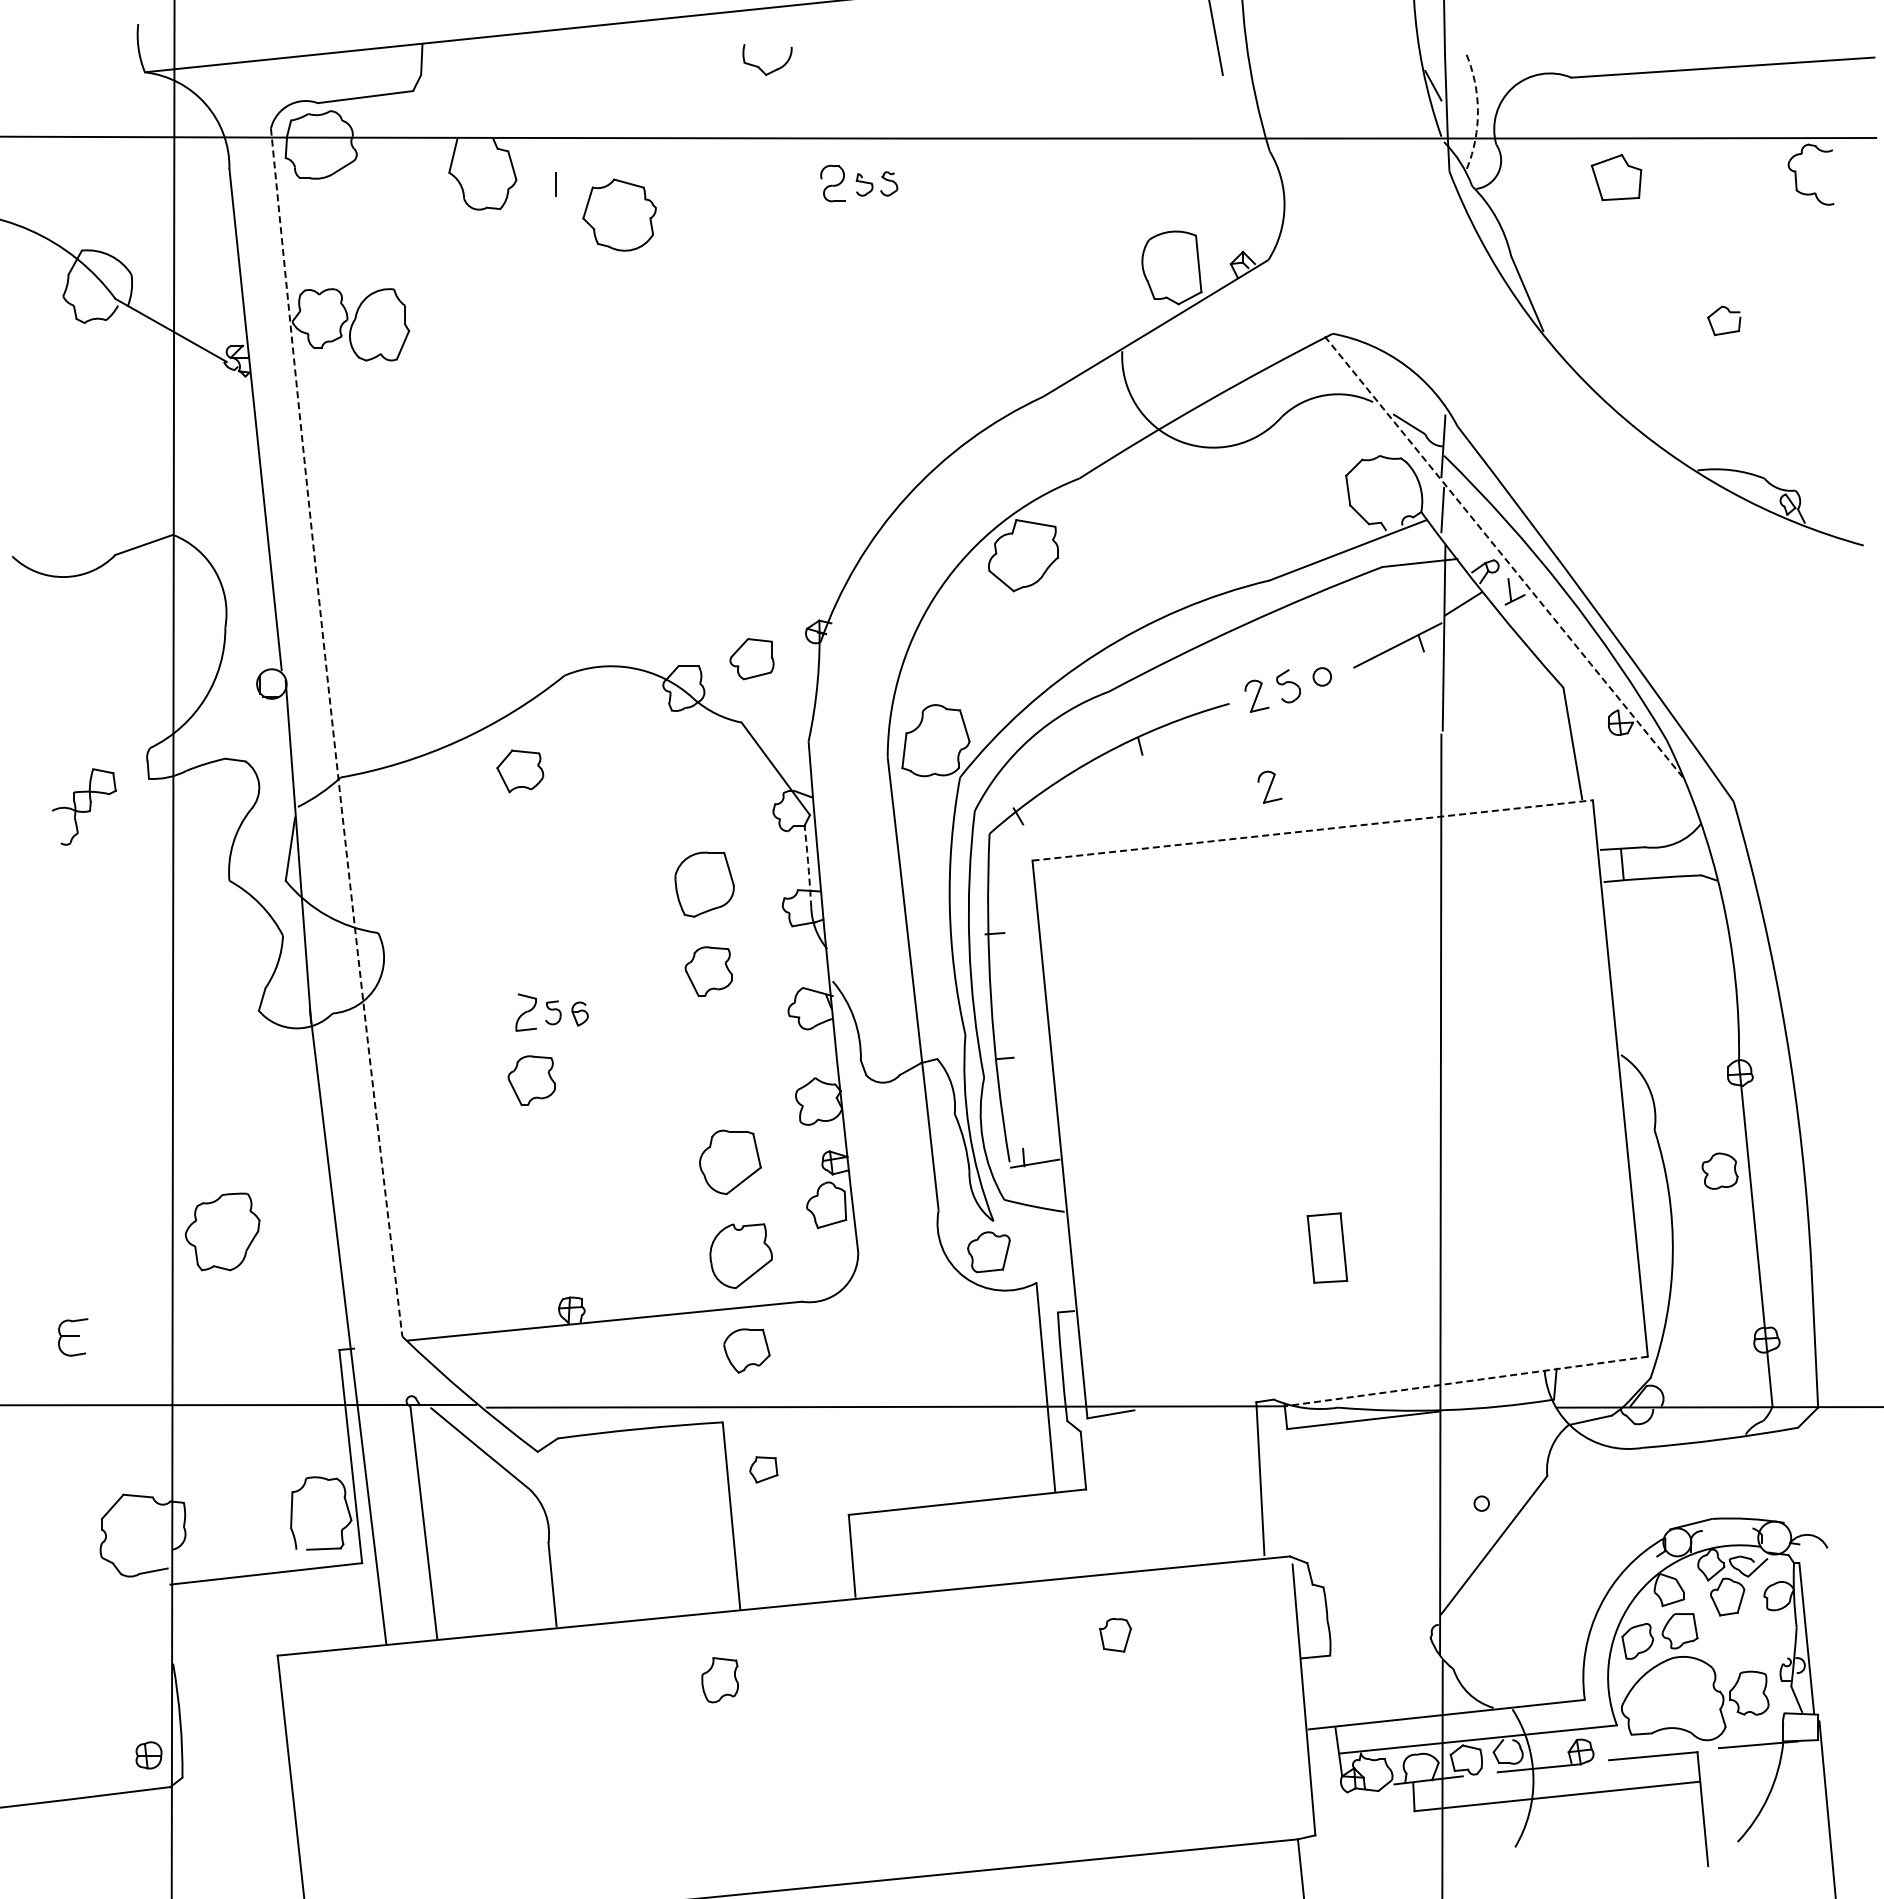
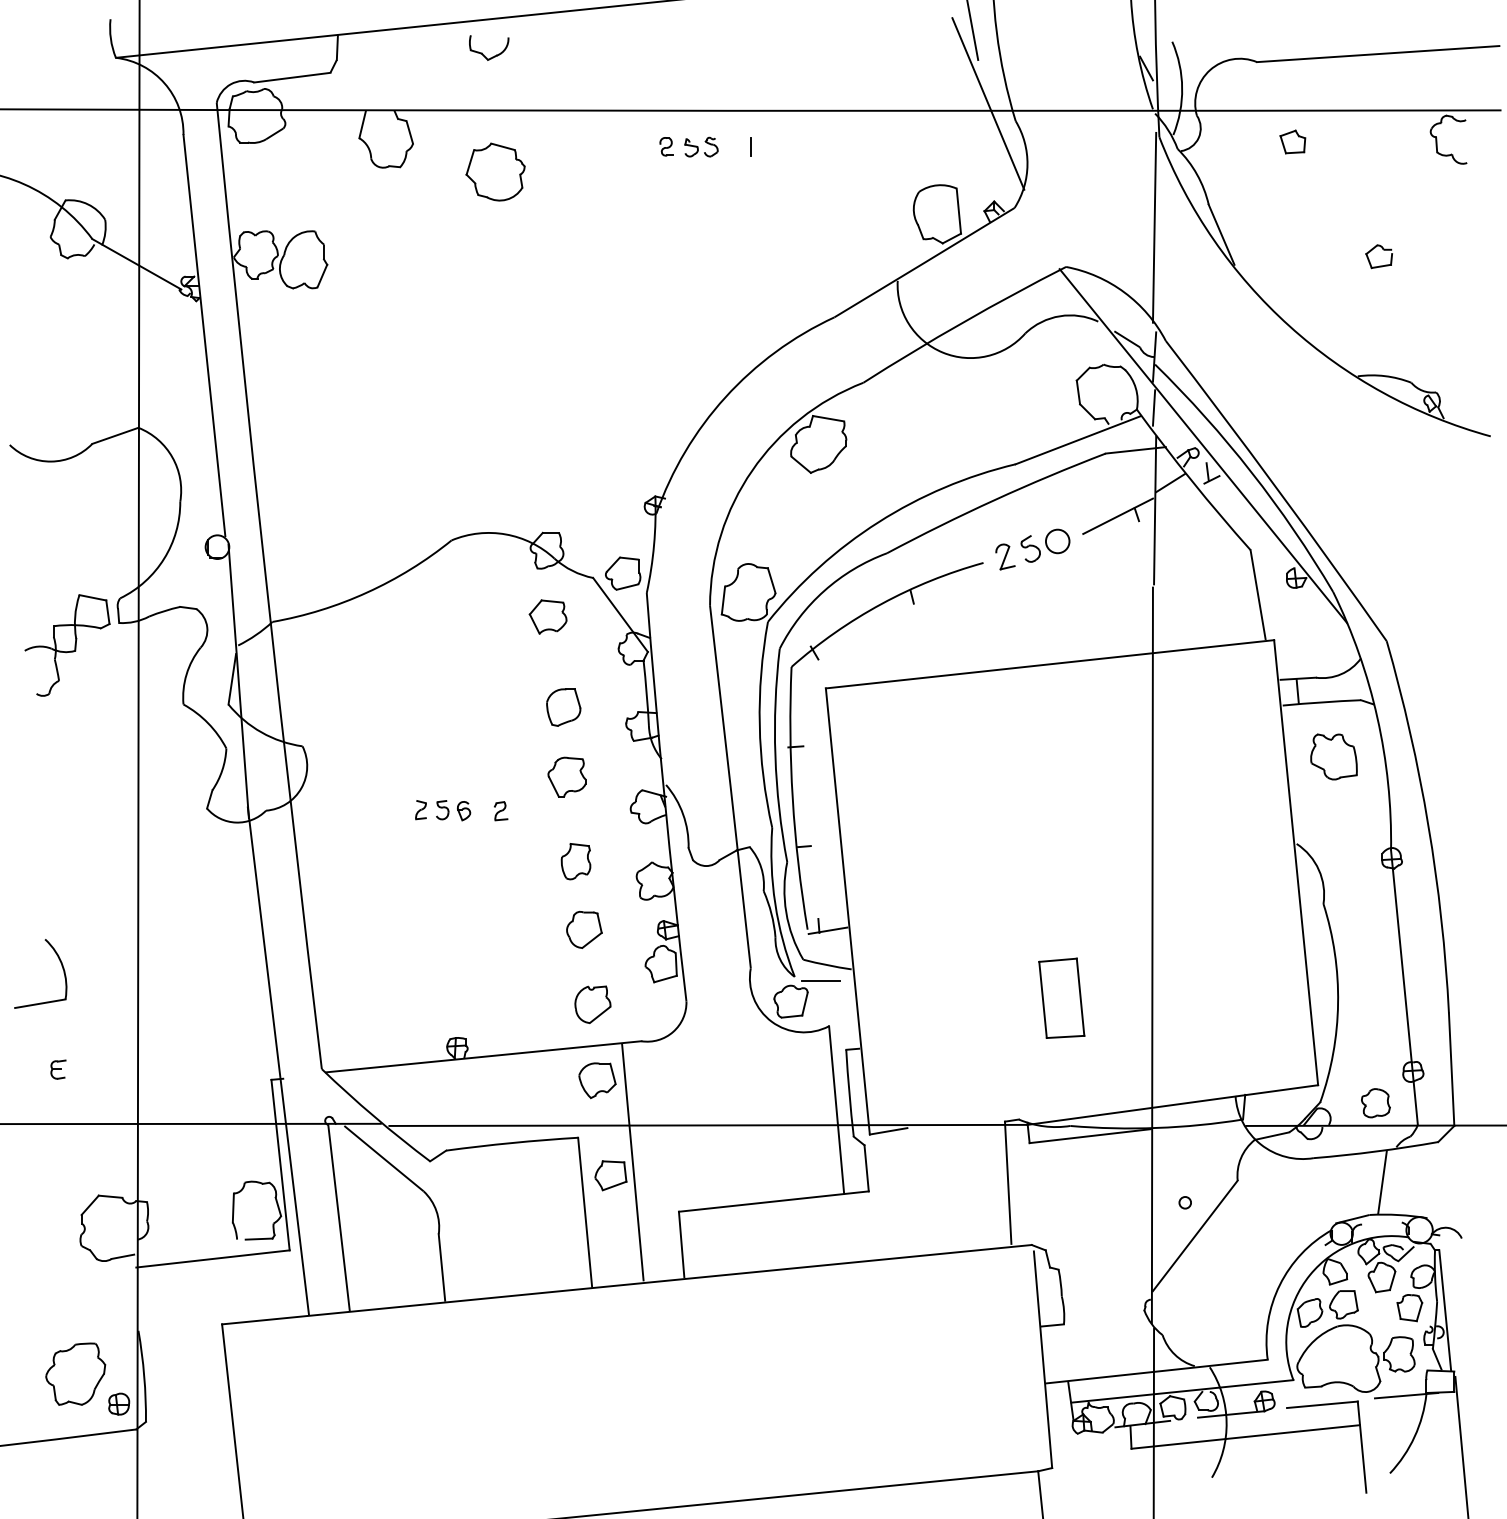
part: (759, 66) -> (482, 53), moved
arc: (1477, 110) -> (1181, 88), dashed -> solid
line: (1235, 129) -> (988, 103), added
part: (1615, 177) -> (1292, 141), size x0.62
part: (832, 183) -> (665, 146), size x0.62
line: (555, 184) -> (750, 147), moved
line: (1443, 284) -> (1154, 227), added
line: (1504, 557) -> (1203, 445), dashed -> solid
part: (751, 659) -> (622, 573), moved
circle: (1322, 676) -> (1057, 541), size x1.67
arc: (333, 732) -> (266, 585), dashed -> solid
part: (520, 771) -> (548, 617), moved
part: (1269, 786) -> (1015, 629), removed
part: (83, 806) -> (66, 645), size x1.67
line: (1312, 830) -> (1049, 664), dashed -> solid
arc: (808, 866) -> (646, 693), dashed -> solid
part: (704, 884) -> (563, 707), size x0.71
part: (1667, 946) -> (1333, 757), added
part: (526, 1012) -> (421, 809), size x0.62
part: (626, 1013) -> (501, 810), added
part: (531, 1080) -> (425, 864), removed
part: (730, 1162) -> (584, 929), size x0.71
part: (1719, 1170) -> (1375, 1102), moved
part: (76, 1206) -> (61, 965), added
line: (1026, 1226) -> (821, 981), added
part: (222, 1231) -> (75, 1373), moved
part: (1327, 1247) -> (1061, 997), size x1.43
part: (741, 1255) -> (593, 1004), size x0.71
part: (72, 1336) -> (57, 1069), size x0.62
line: (1465, 1381) -> (1172, 1105), dashed -> solid
line: (790, 1452) -> (632, 1161), added
part: (763, 1469) -> (610, 1175), size x1.43
line: (1727, 1478) -> (1381, 1182), added
part: (1115, 1635) -> (1409, 1308), moved
part: (719, 1680) -> (575, 861), moved

